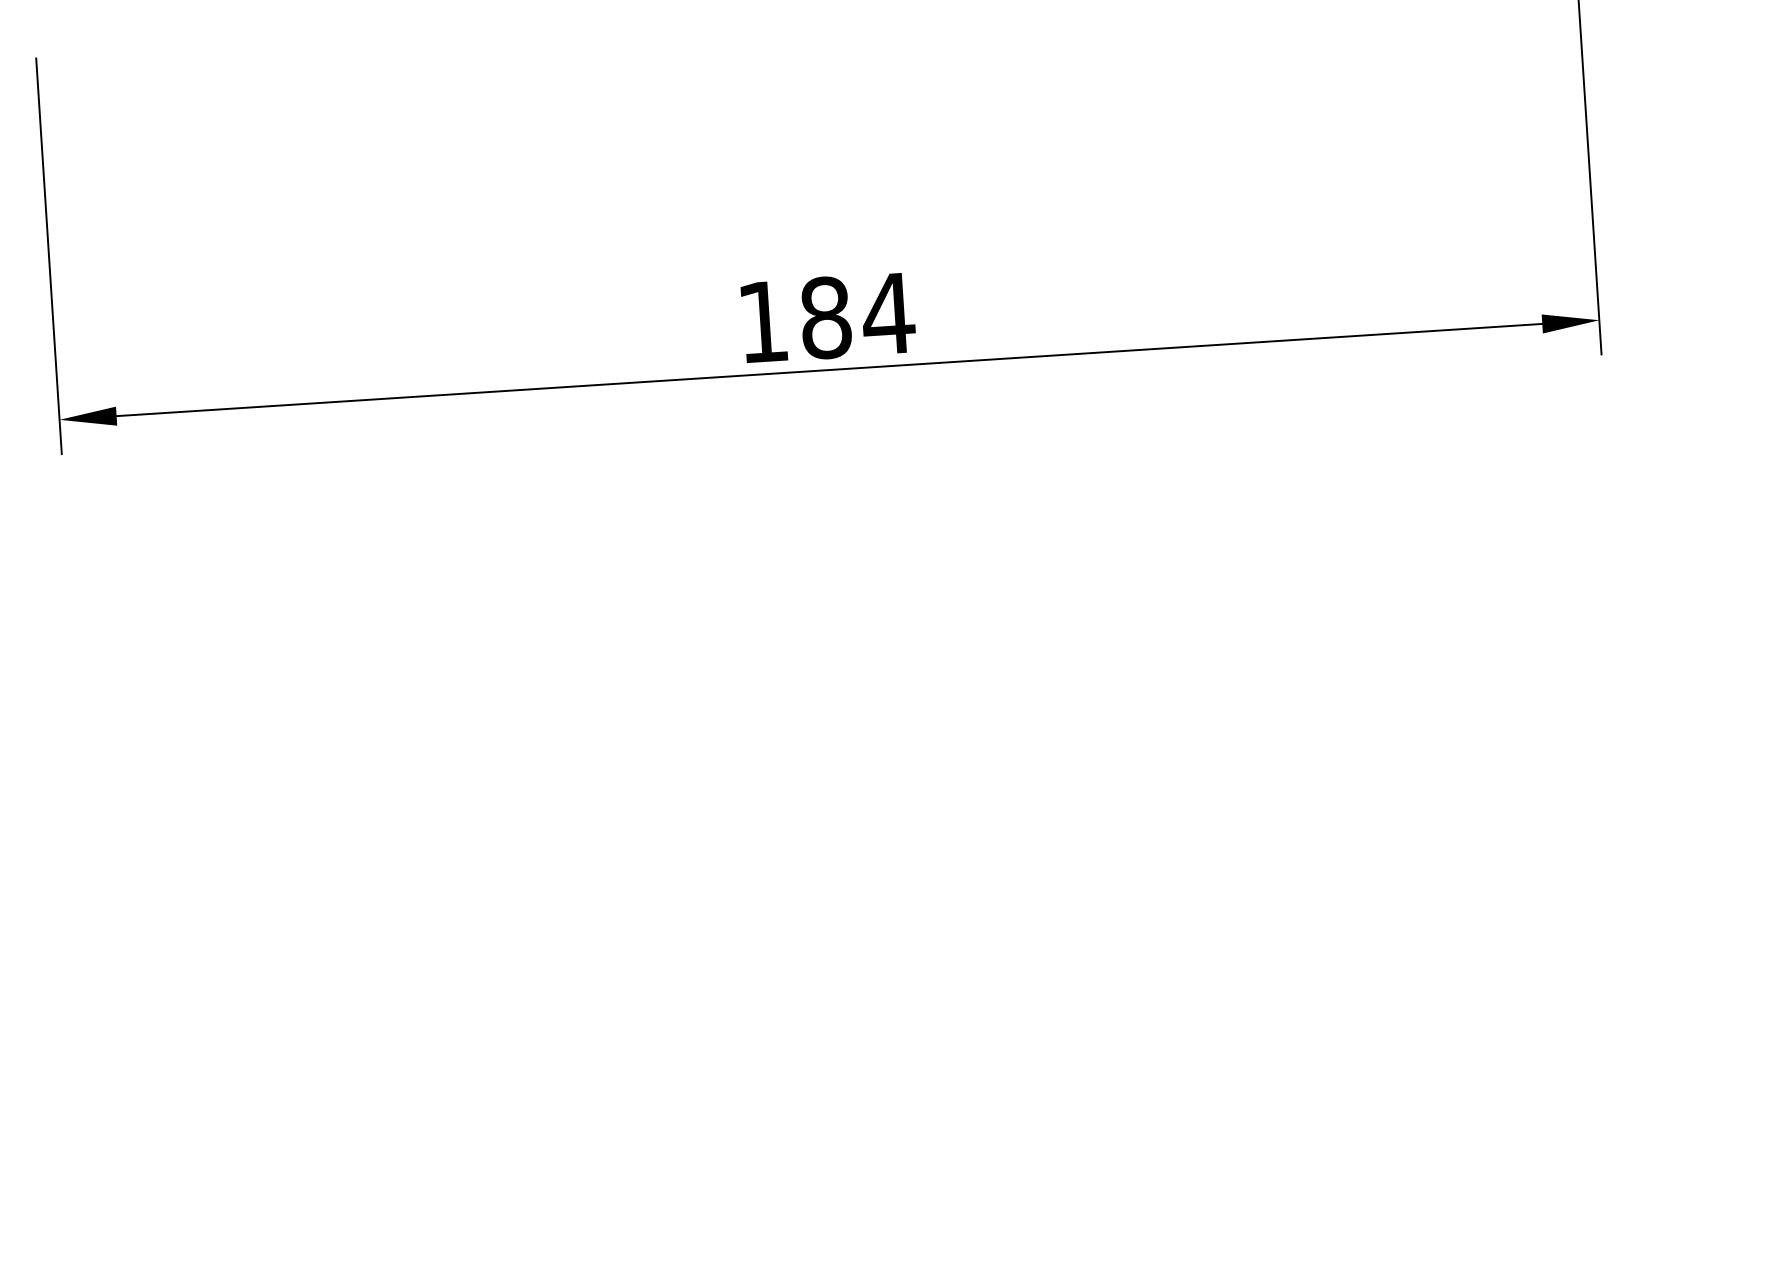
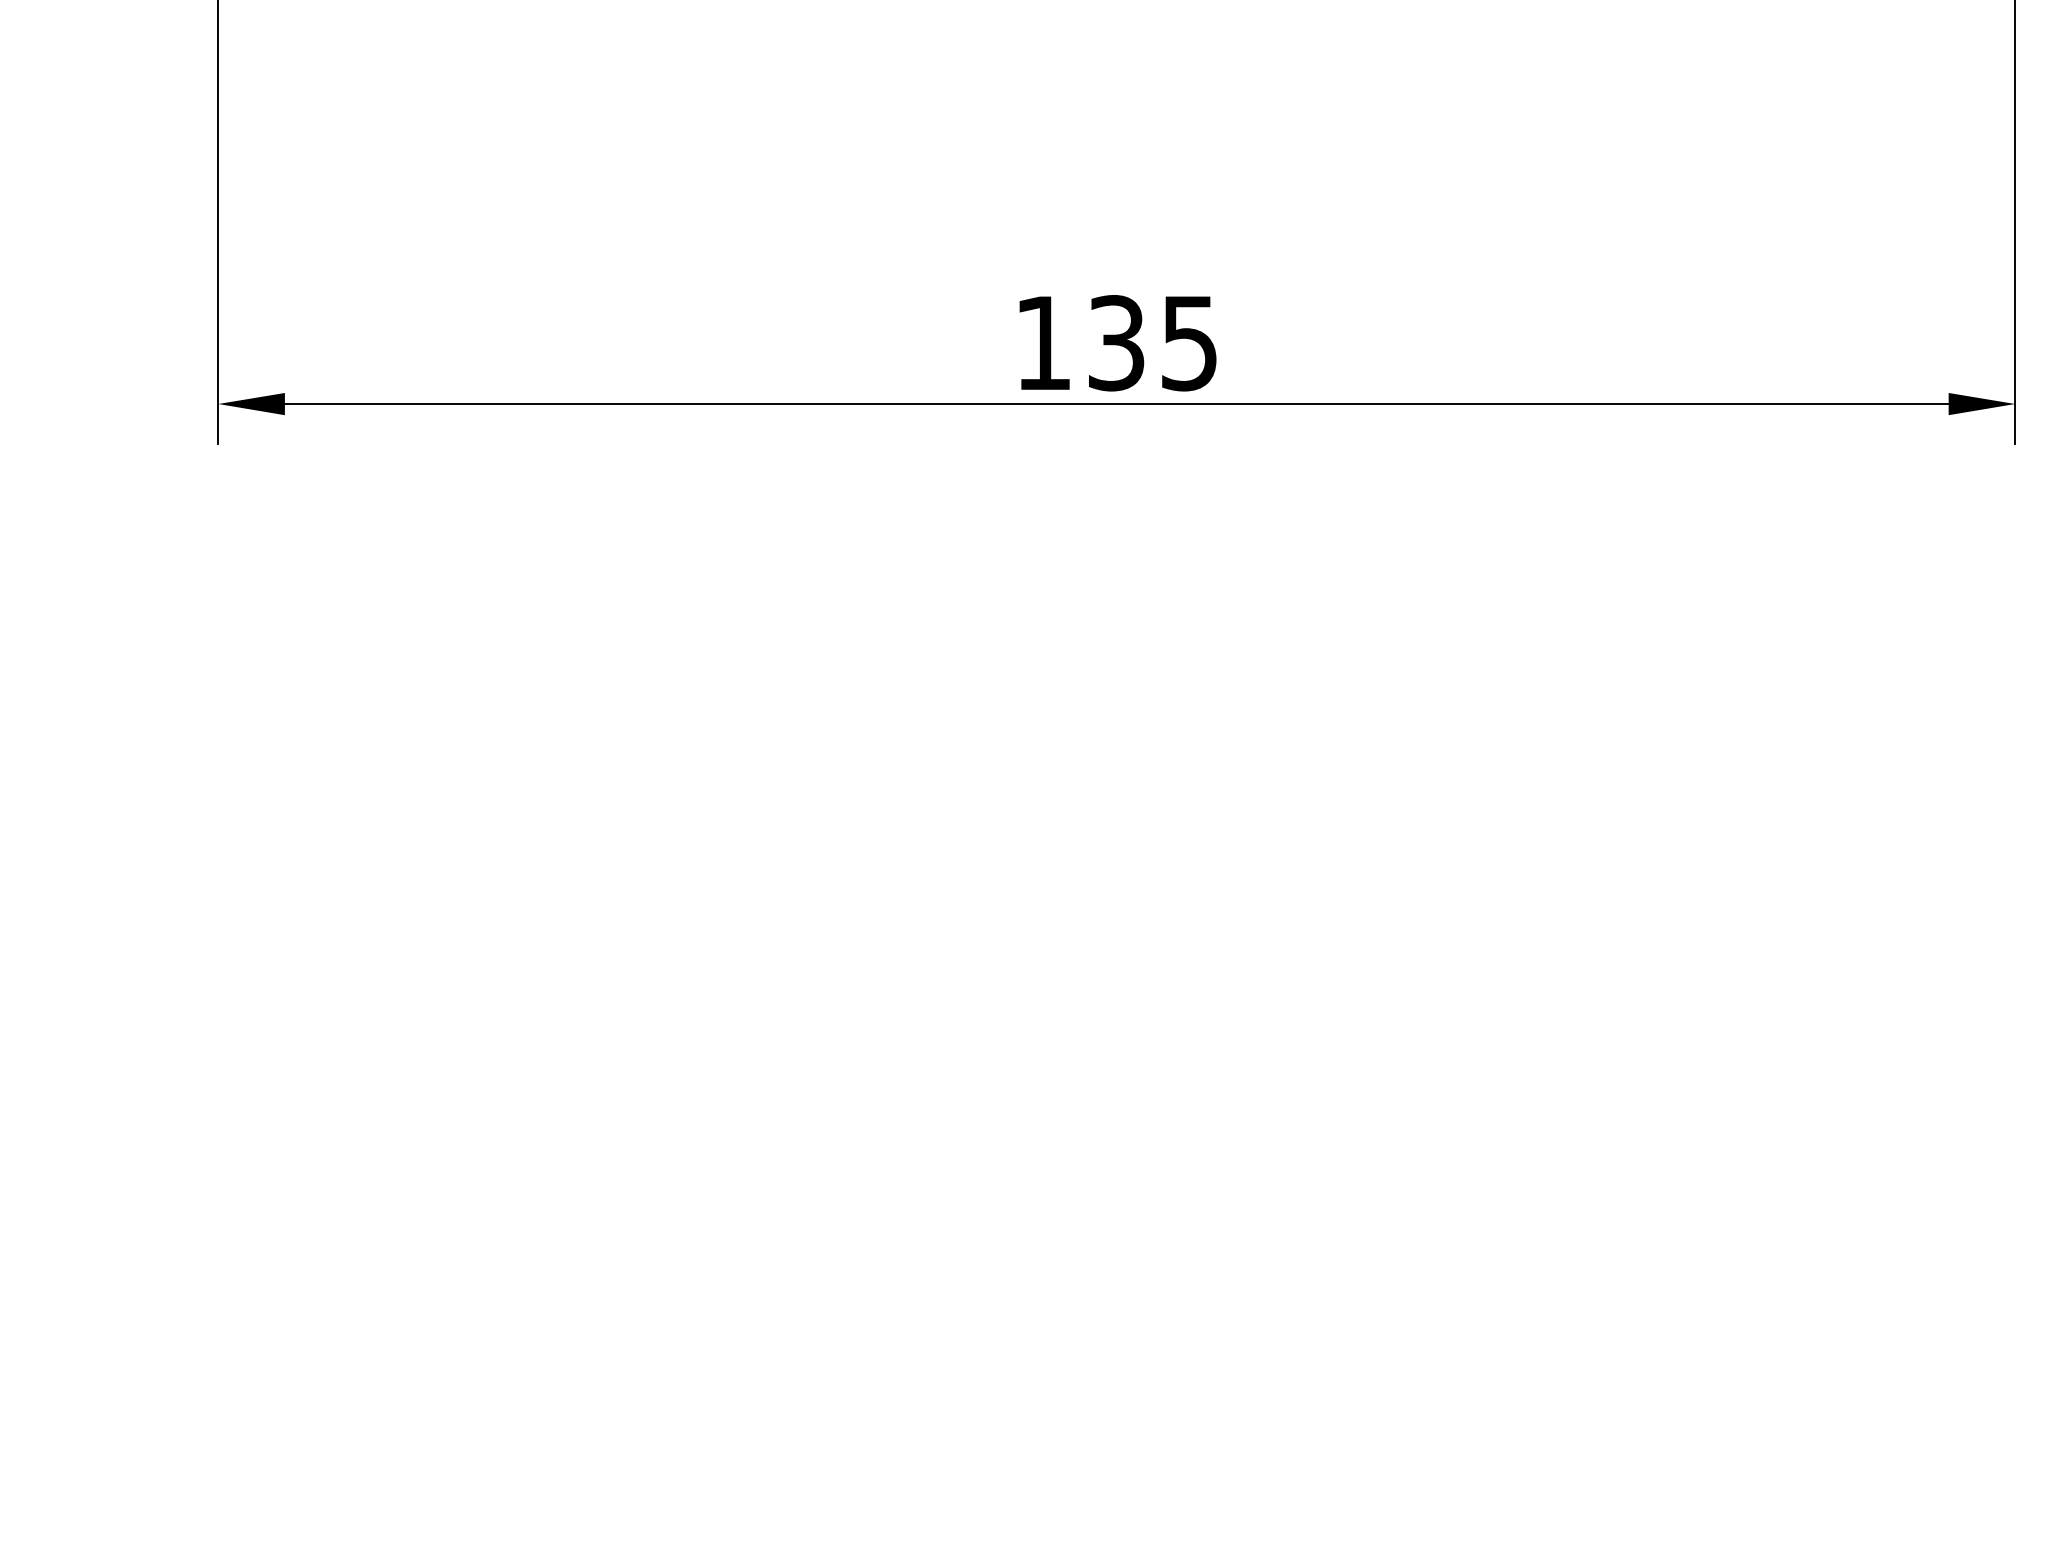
text: (857, 316) -> (1153, 343), 184 -> 135

